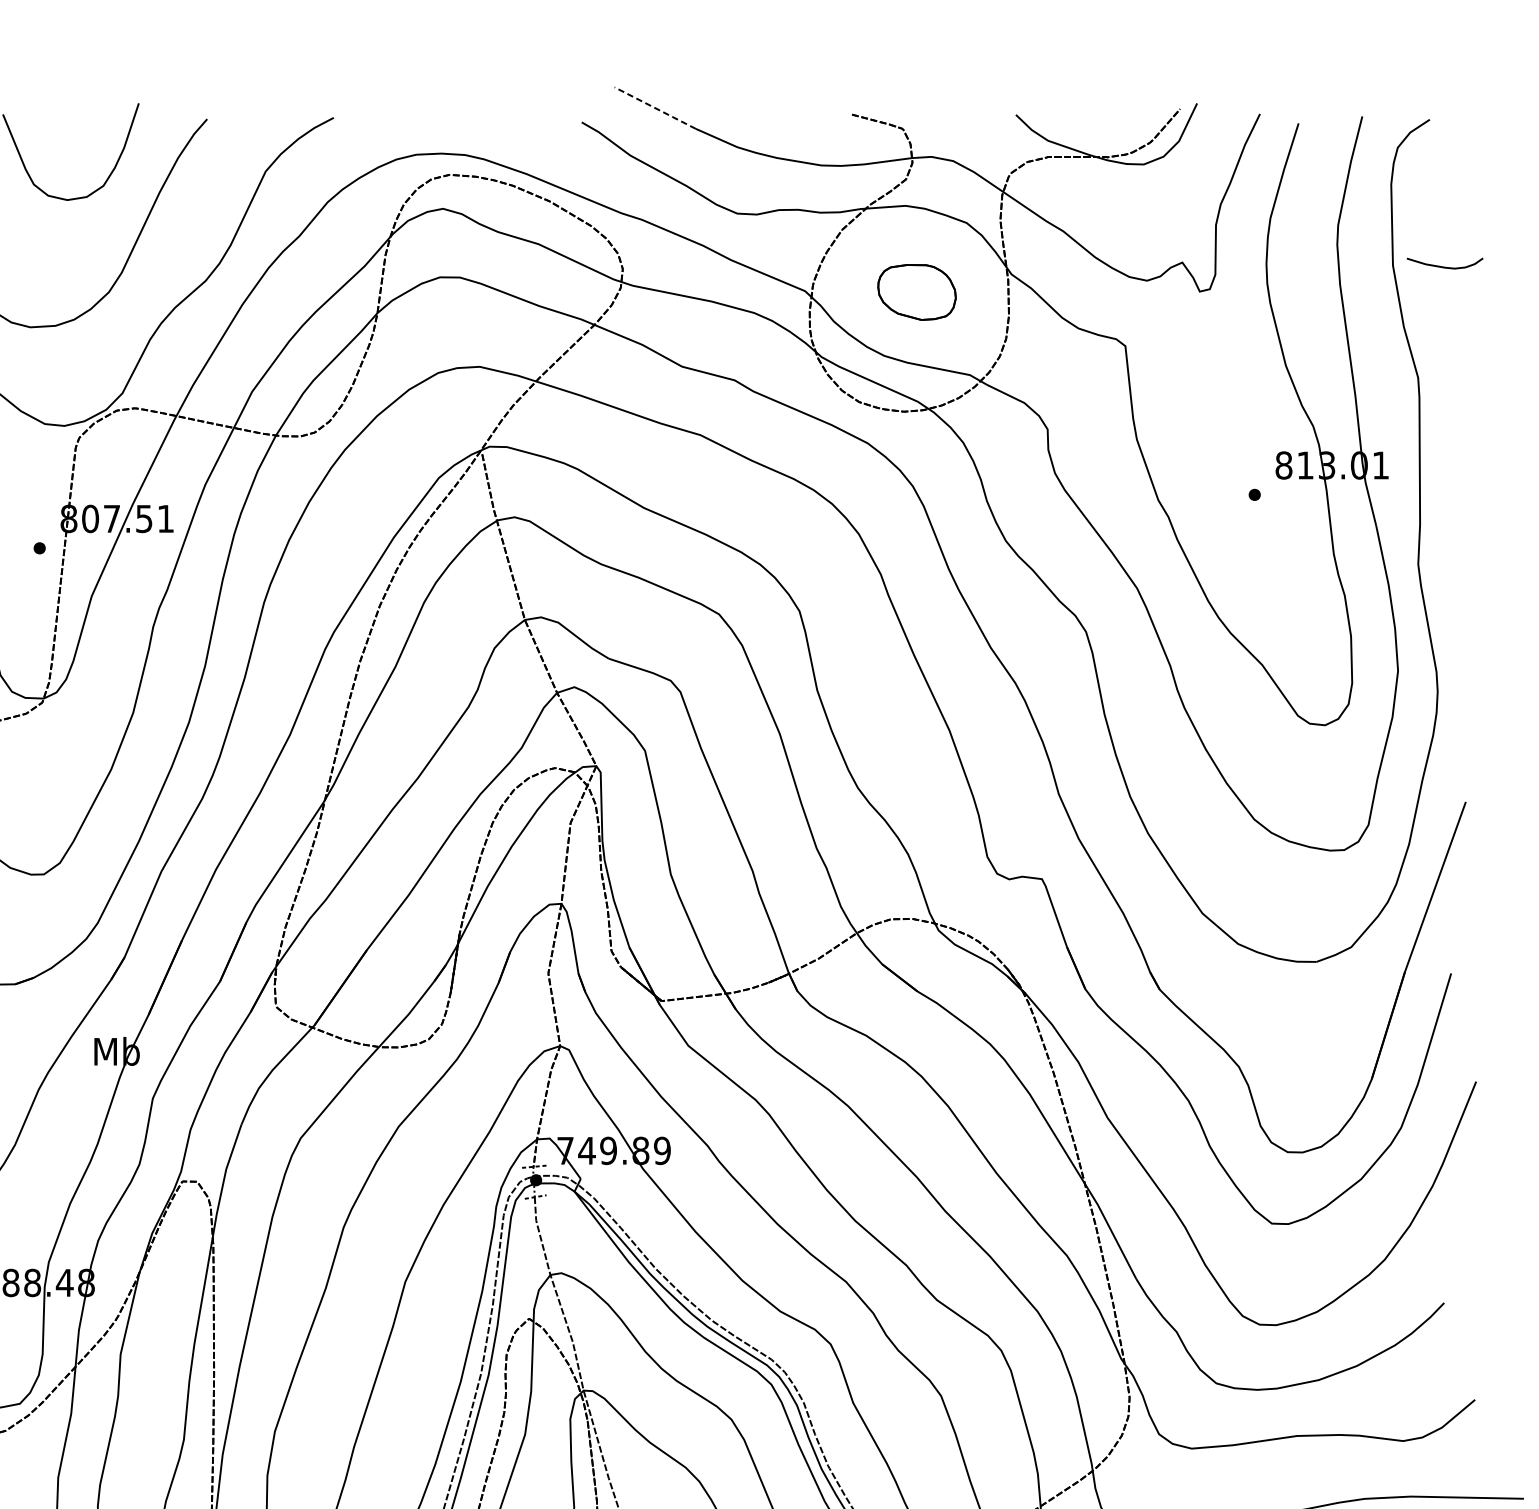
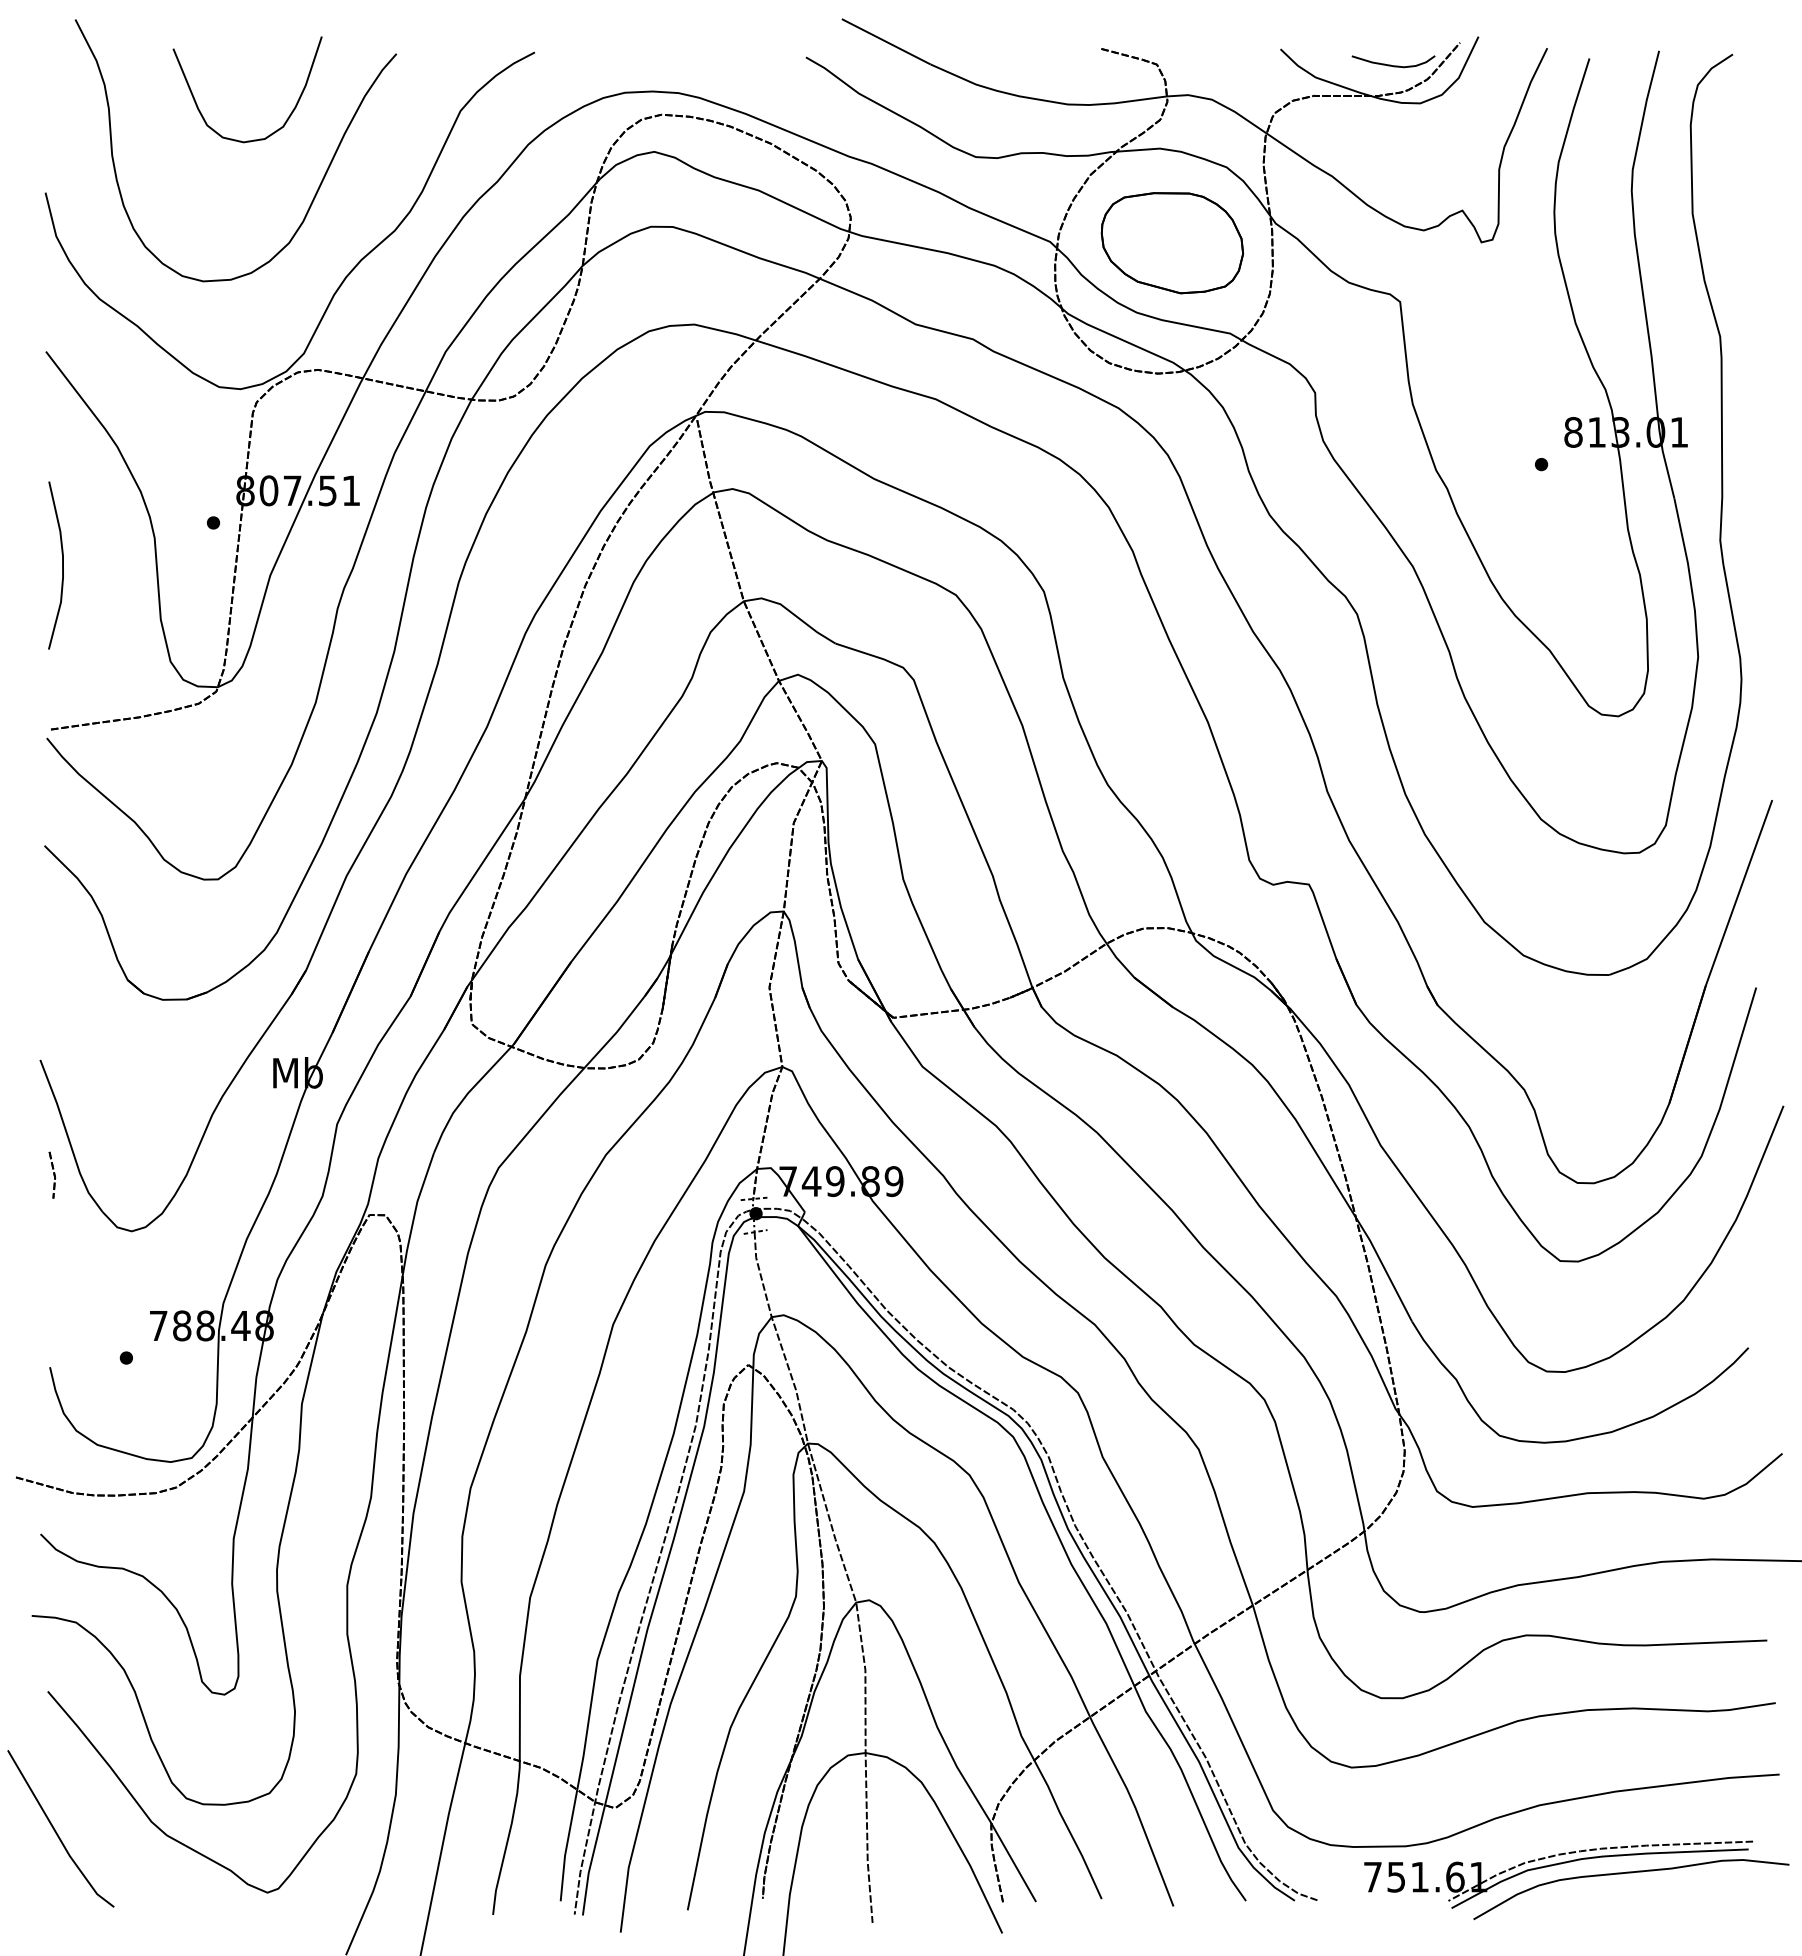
line: (655, 107) -> (886, 41), dashed -> solid
curve: (1443, 266) -> (1391, 64), moved
part: (917, 292) -> (1172, 243), size x1.67

